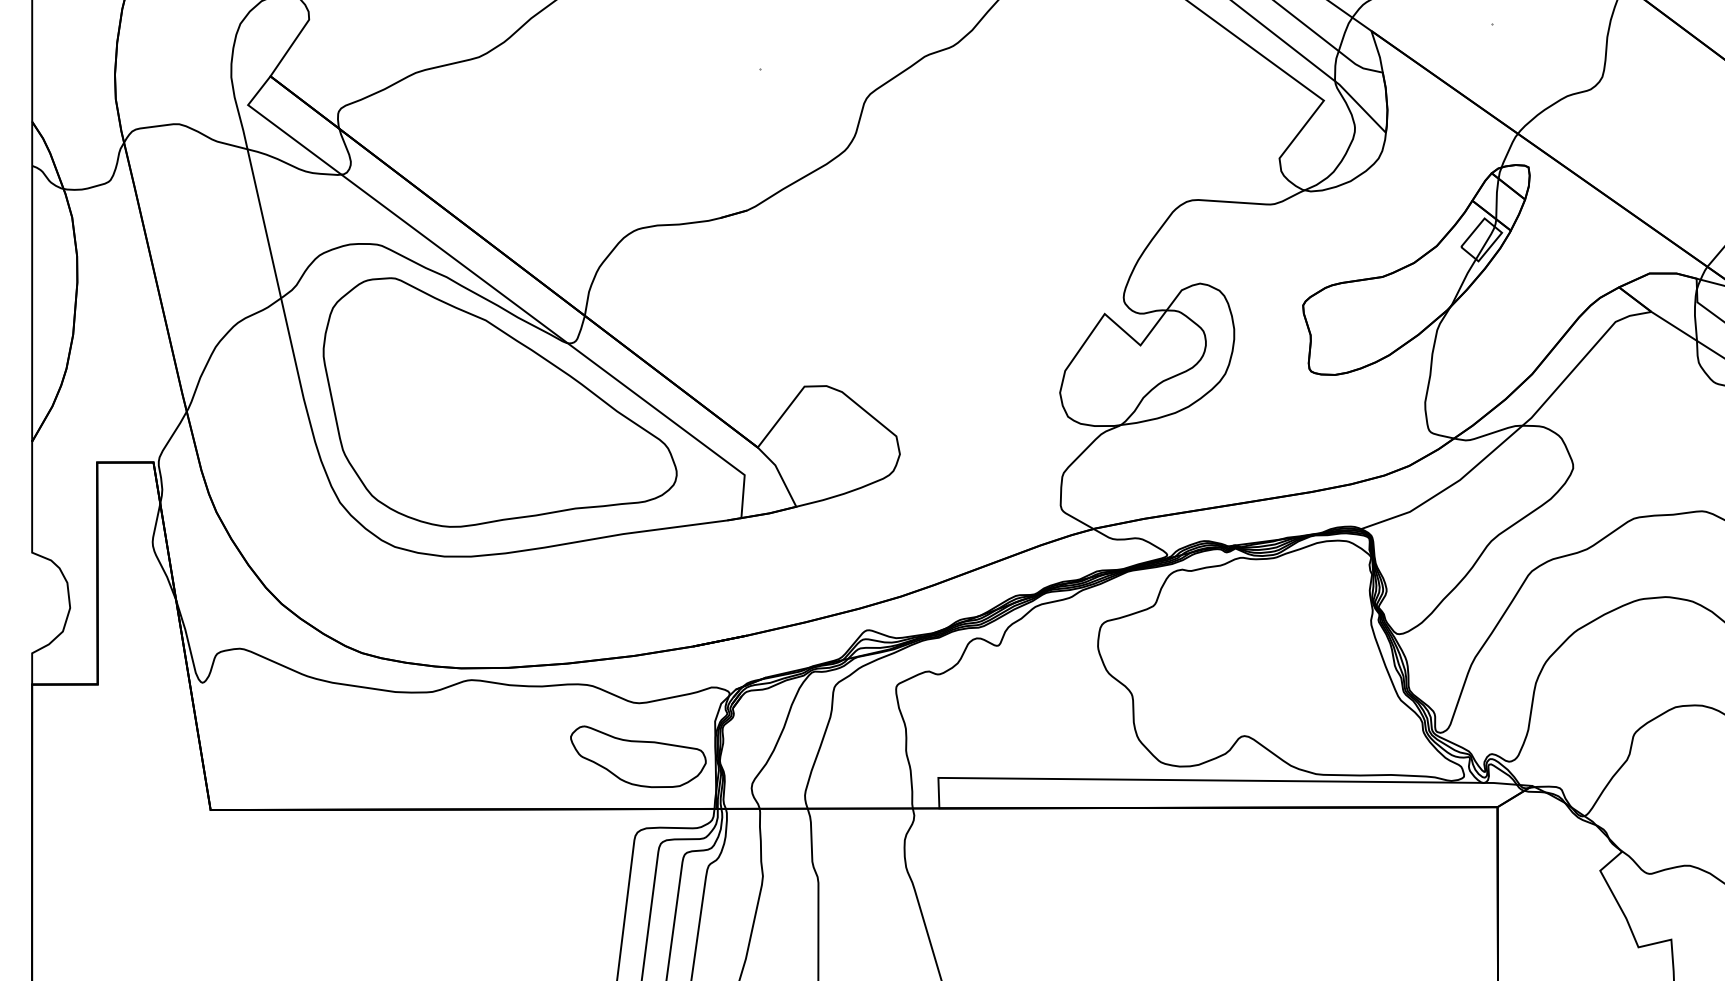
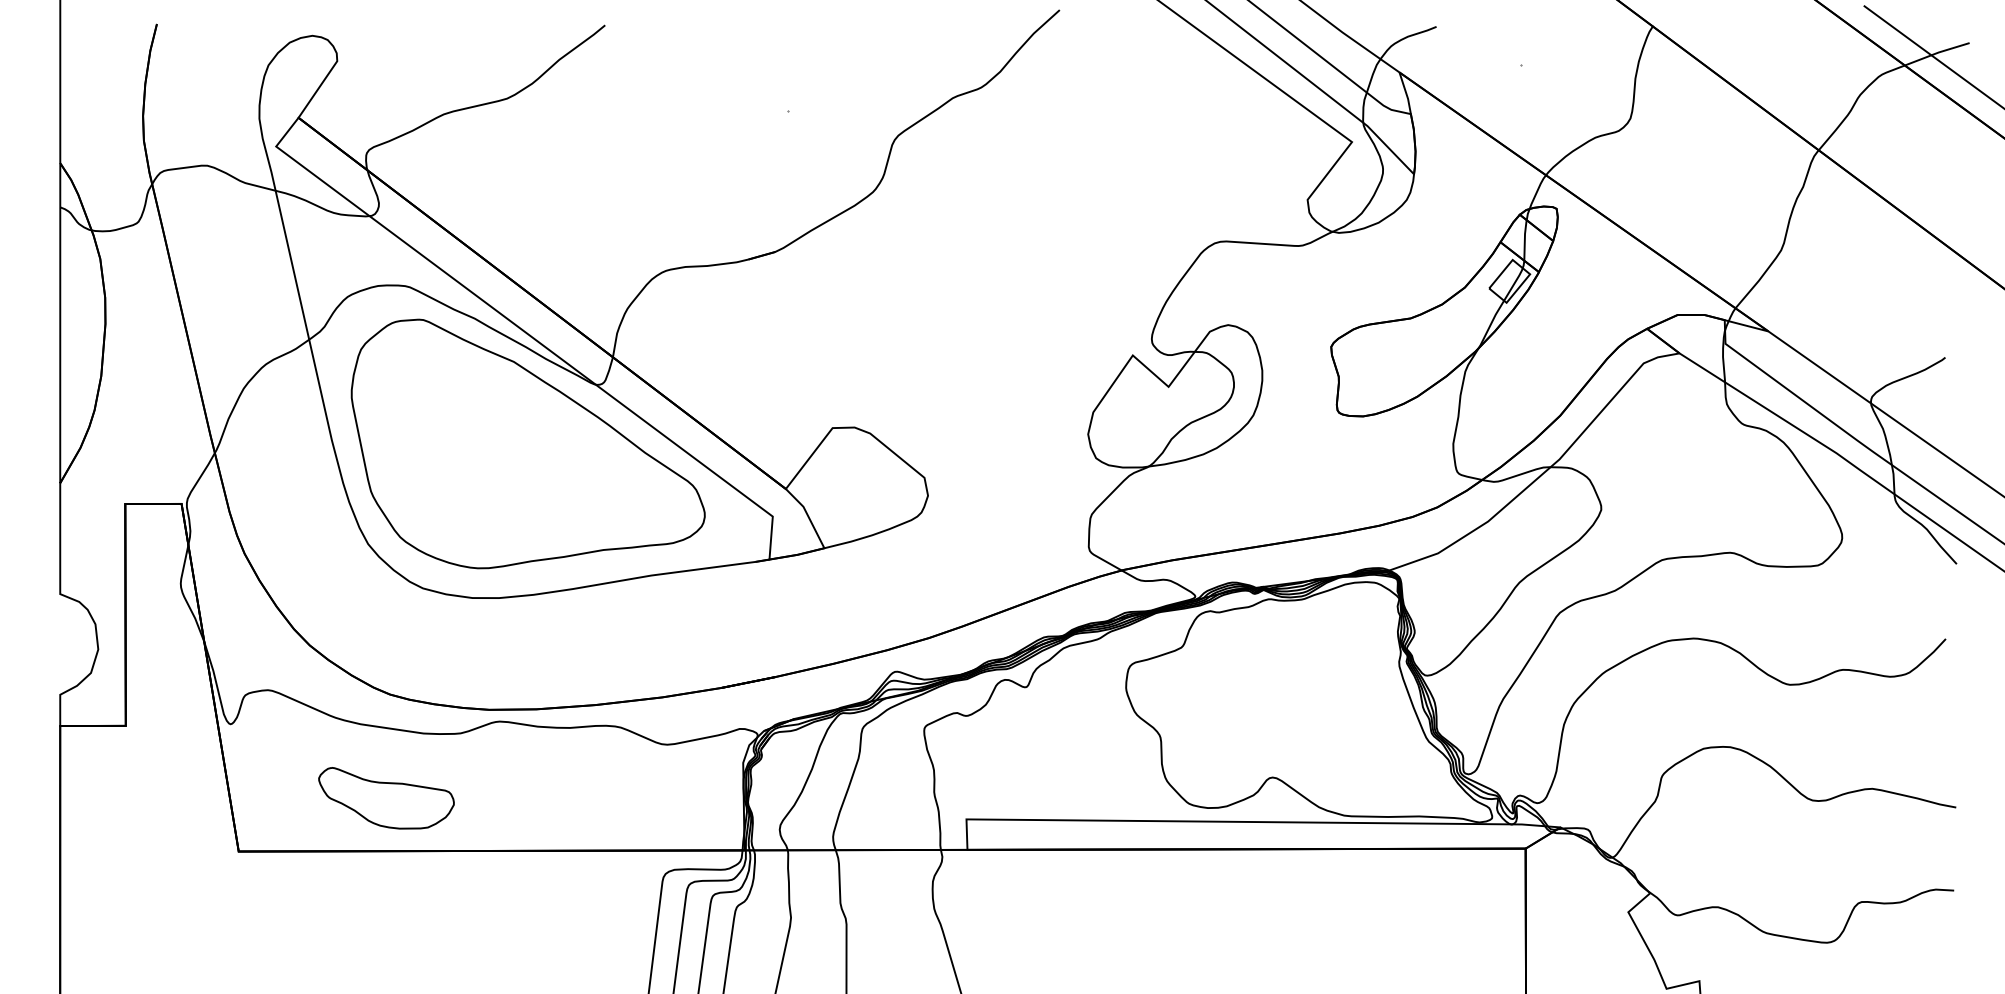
part: (638, 757) -> (386, 798), moved

